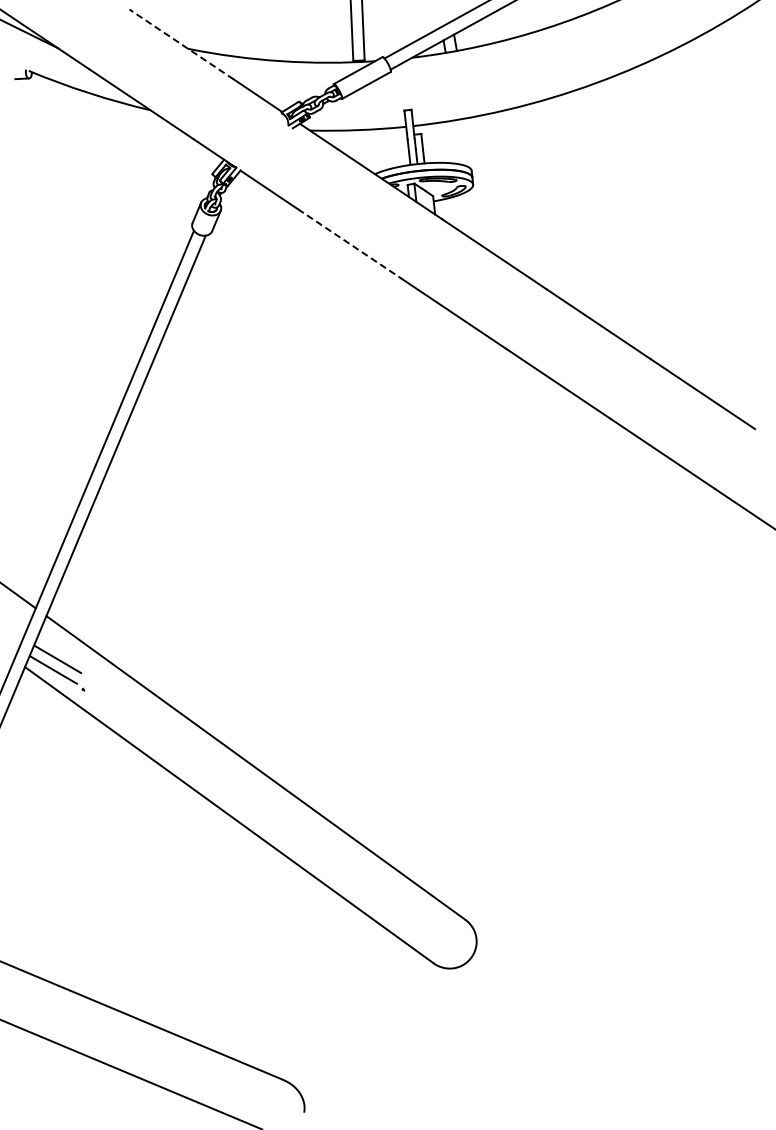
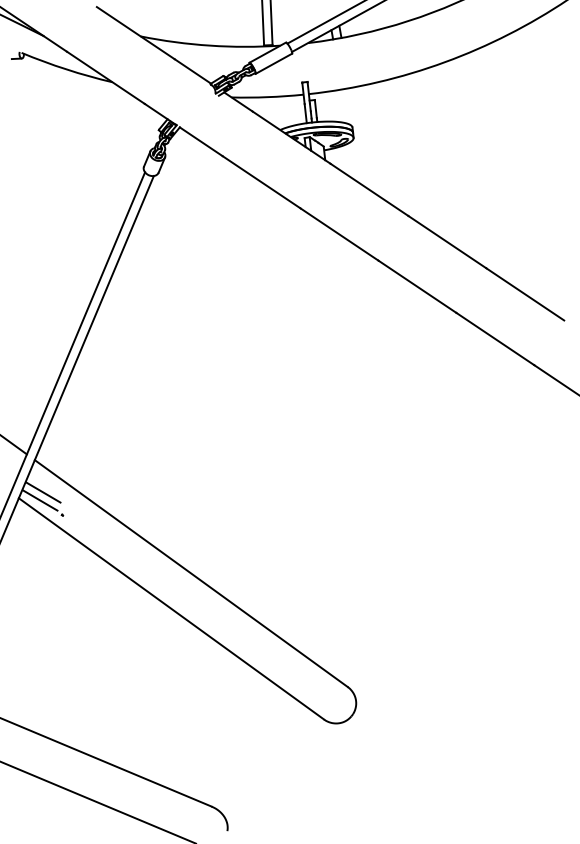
line: (181, 44) -> (135, 33), dashed -> solid
line: (350, 244) -> (261, 182), dashed -> solid

